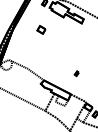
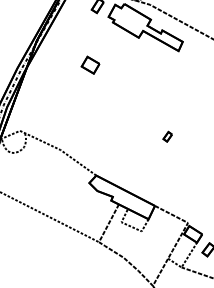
part: (76, 73) -> (167, 136), moved

